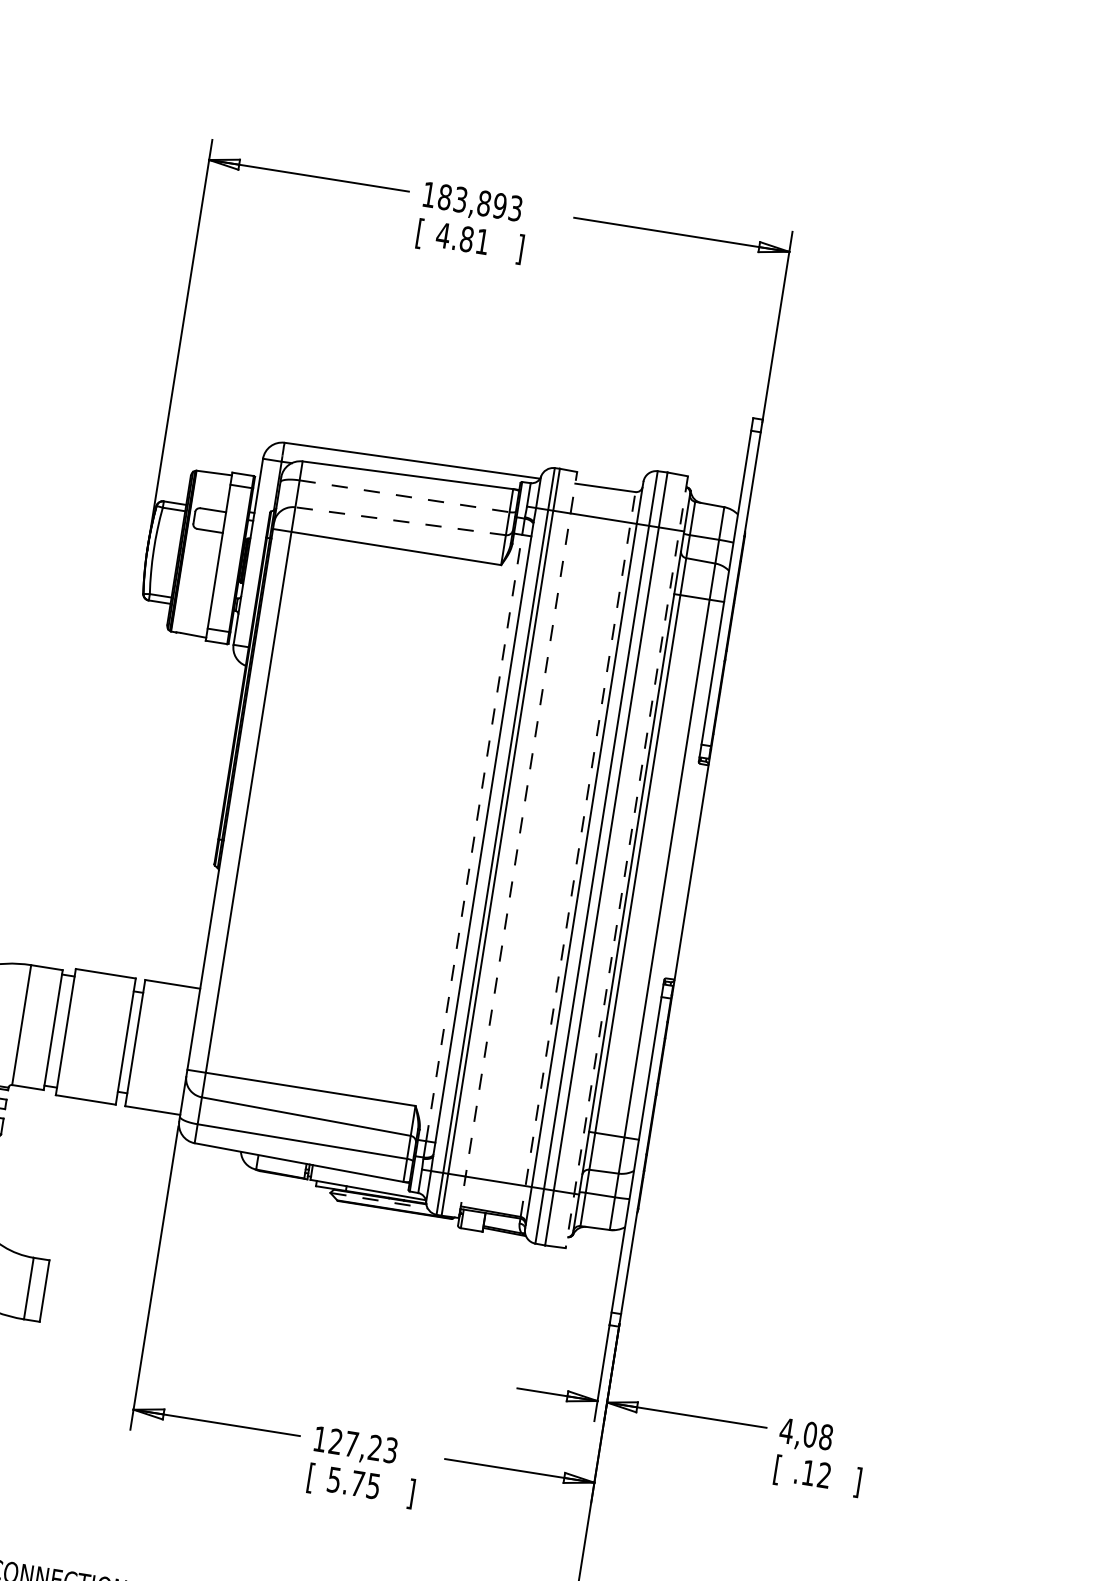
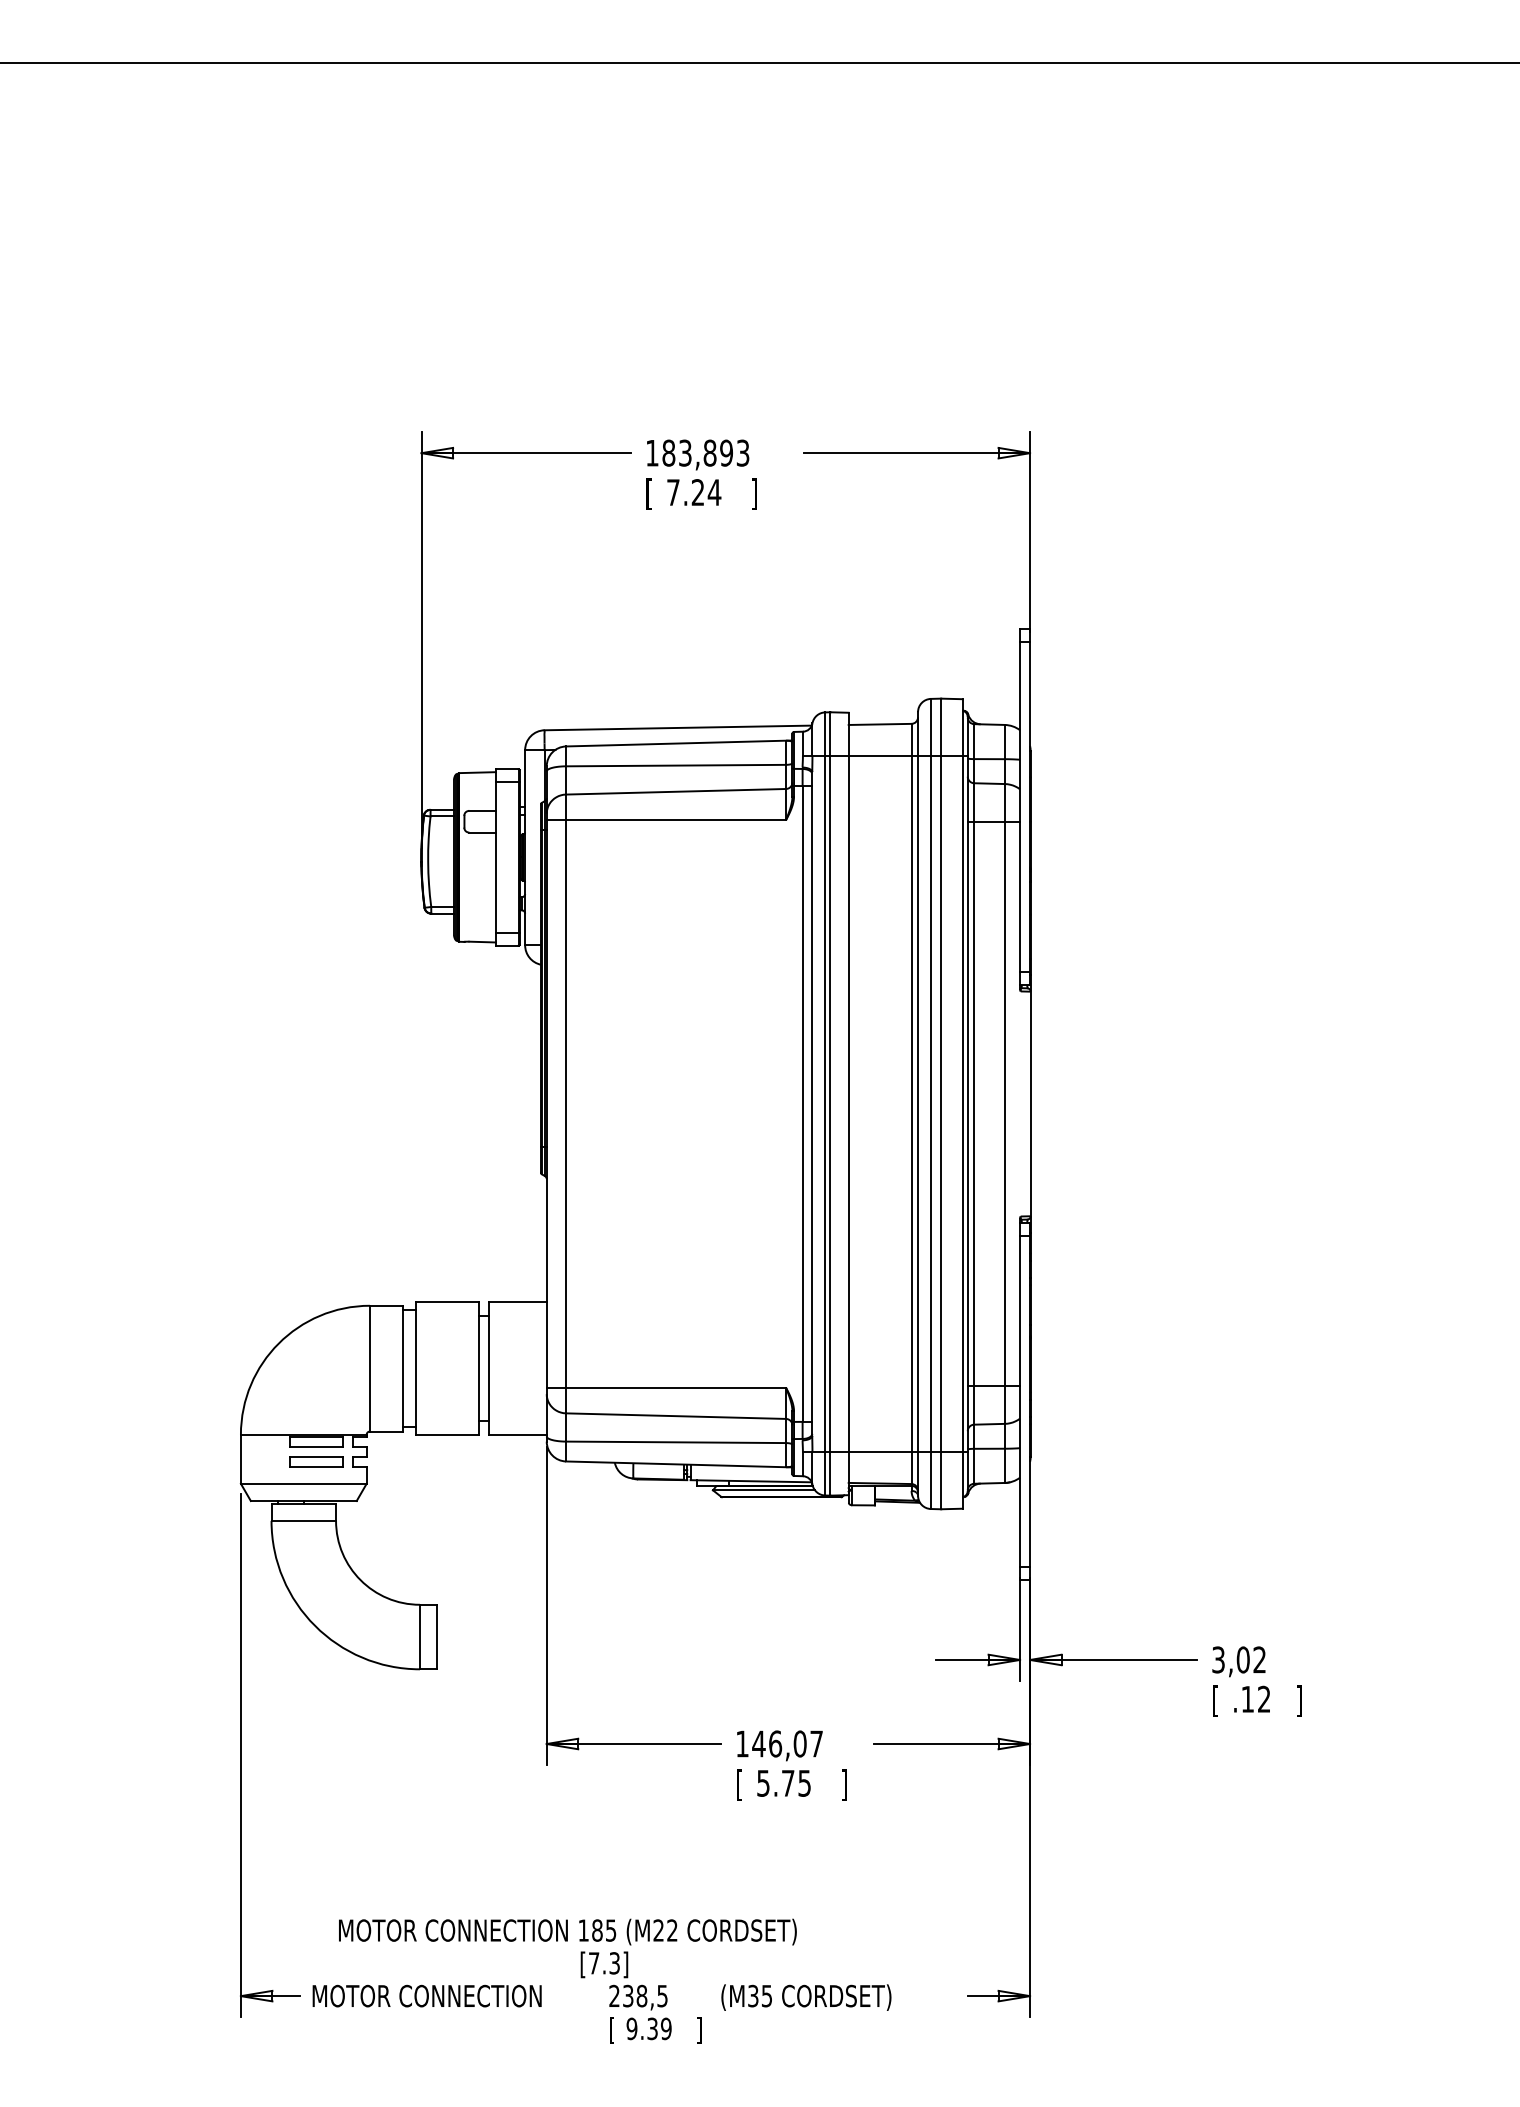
text: (462, 238) -> (693, 492), 4.81 -> 7.24
line: (405, 496) -> (676, 765), dashed -> solid
line: (401, 521) -> (676, 791), dashed -> solid
line: (474, 837) -> (802, 1103), dashed -> solid
line: (518, 844) -> (848, 1103), dashed -> solid
line: (578, 854) -> (911, 1103), dashed -> solid
line: (626, 861) -> (962, 1103), dashed -> solid
line: (379, 1200) -> (764, 1490), dashed -> solid
text: (805, 1433) -> (1238, 1659), 4,08 -> 3,02
text: (363, 1445) -> (787, 1743), 127,23 -> 146,07

